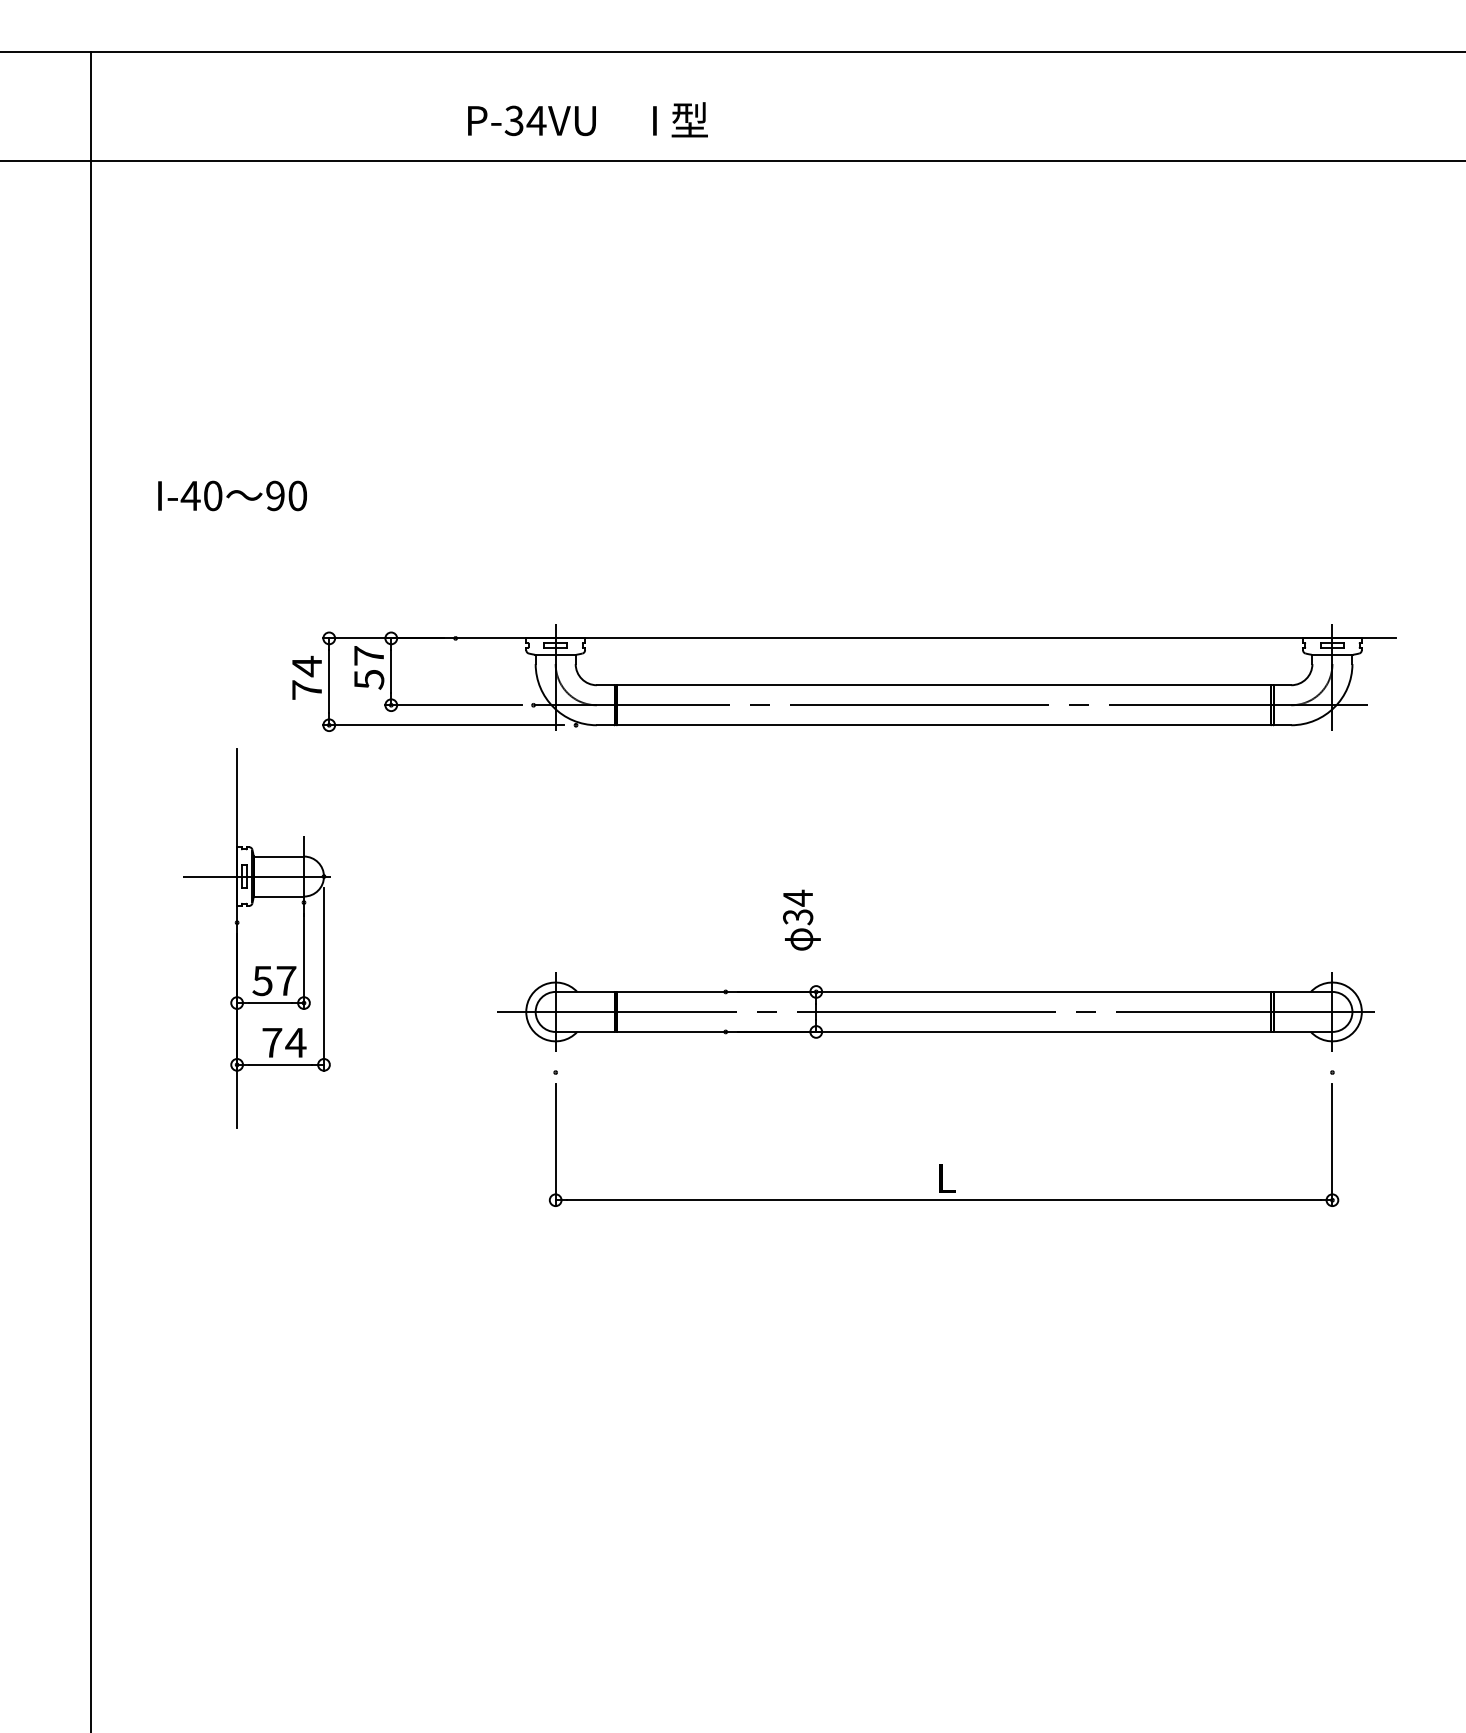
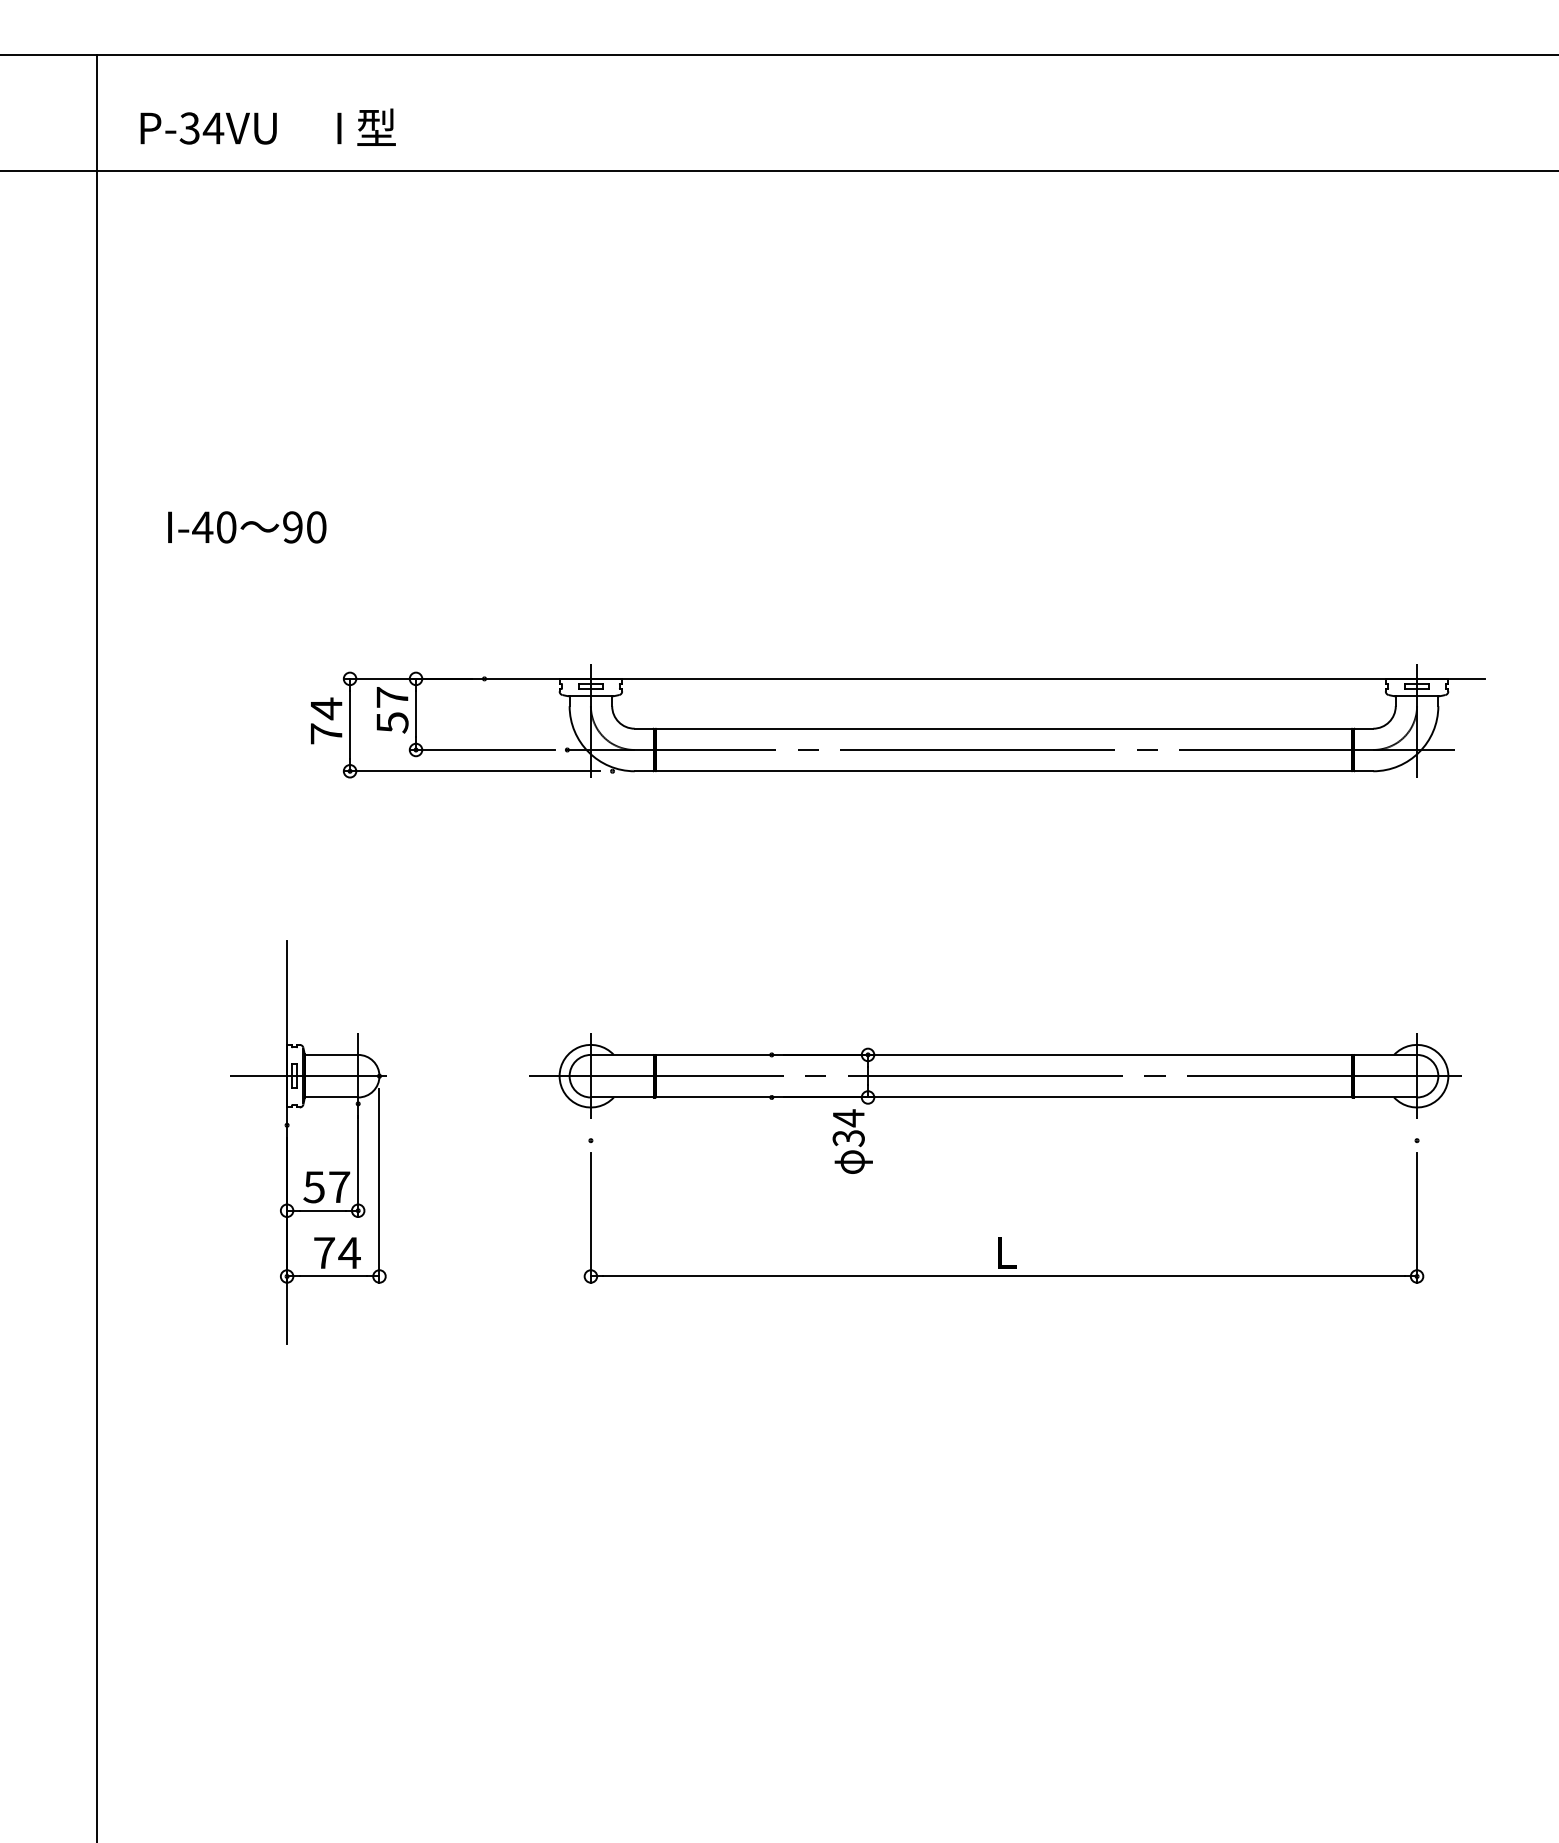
text: (587, 119) -> (267, 126), moved
text: (801, 920) -> (852, 1141), moved
part: (257, 938) -> (308, 1142), moved

